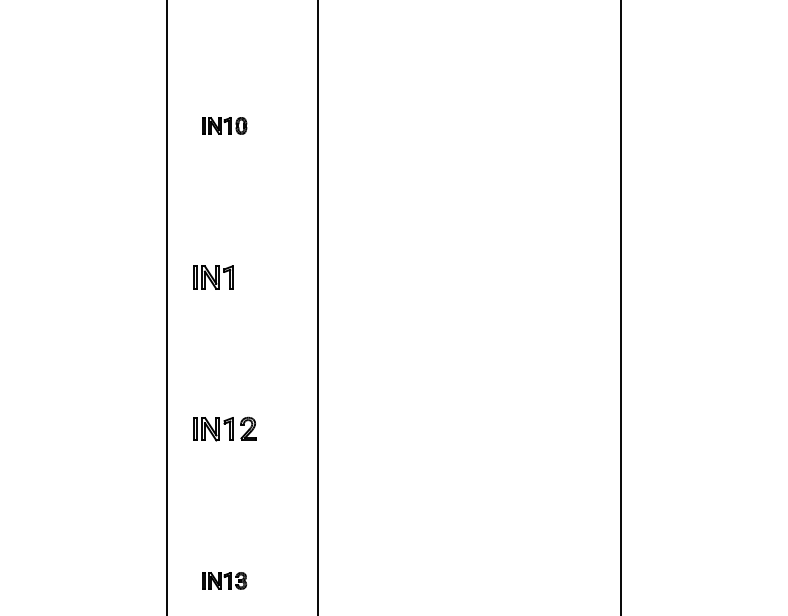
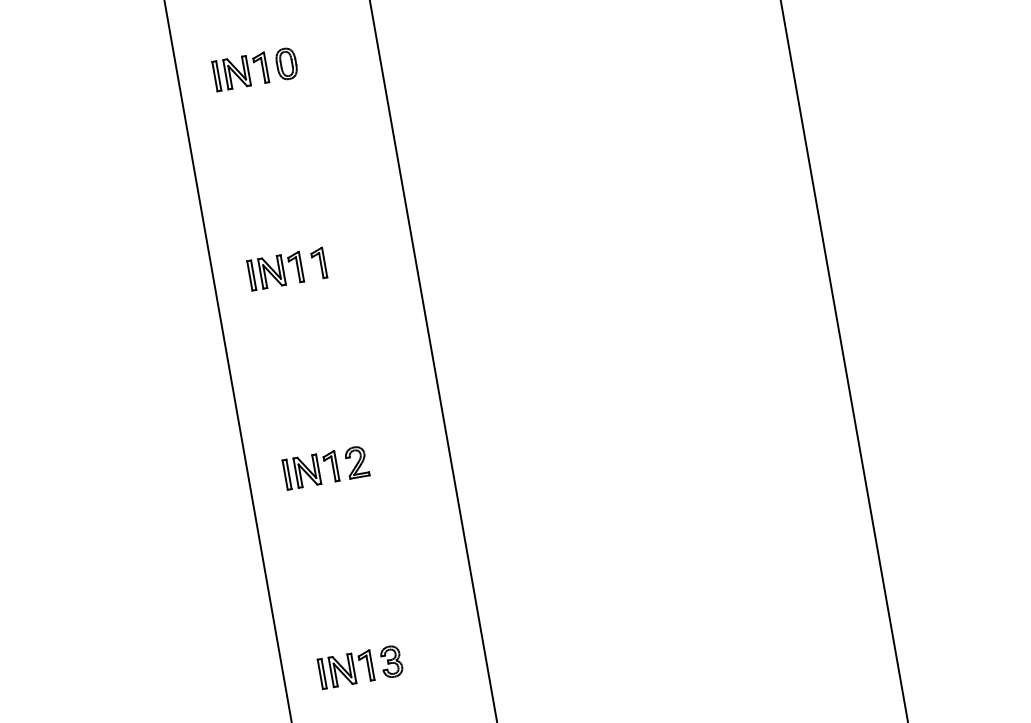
part: (224, 125) -> (255, 68), size x1.43
part: (246, 277) -> (319, 263), added
part: (224, 580) -> (360, 666), size x1.43

